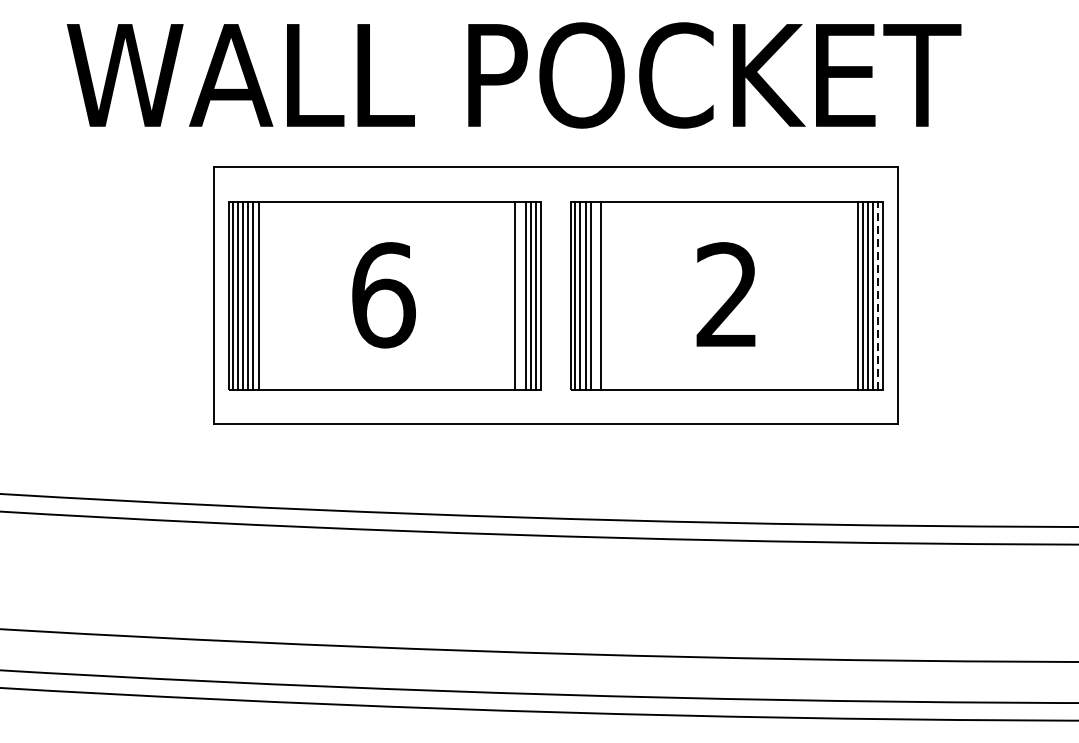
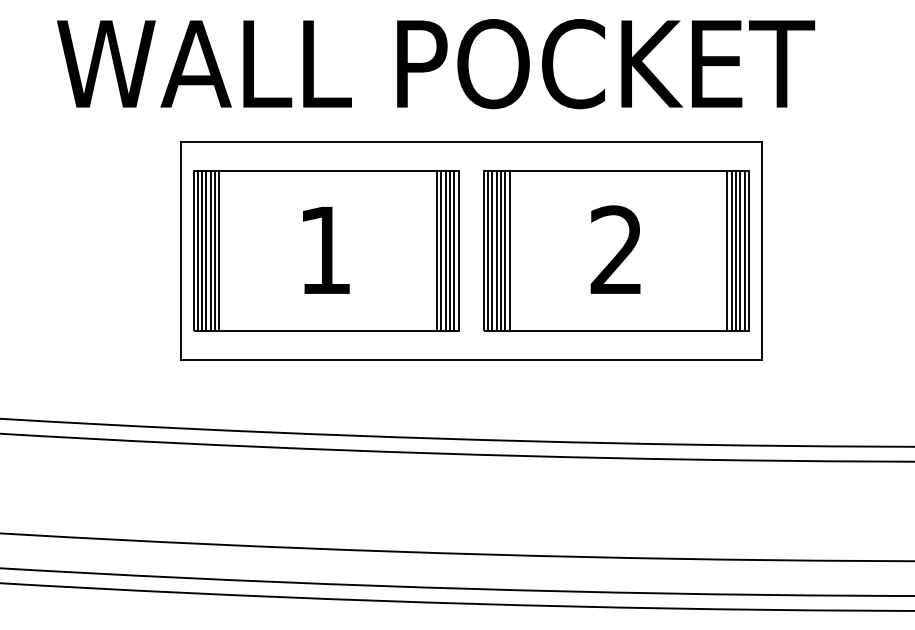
text: (383, 295) -> (325, 250), 6 -> 1
line: (520, 295) -> (441, 250), added
line: (596, 295) -> (505, 250), added
line: (878, 295) -> (744, 250), dashed -> solid

